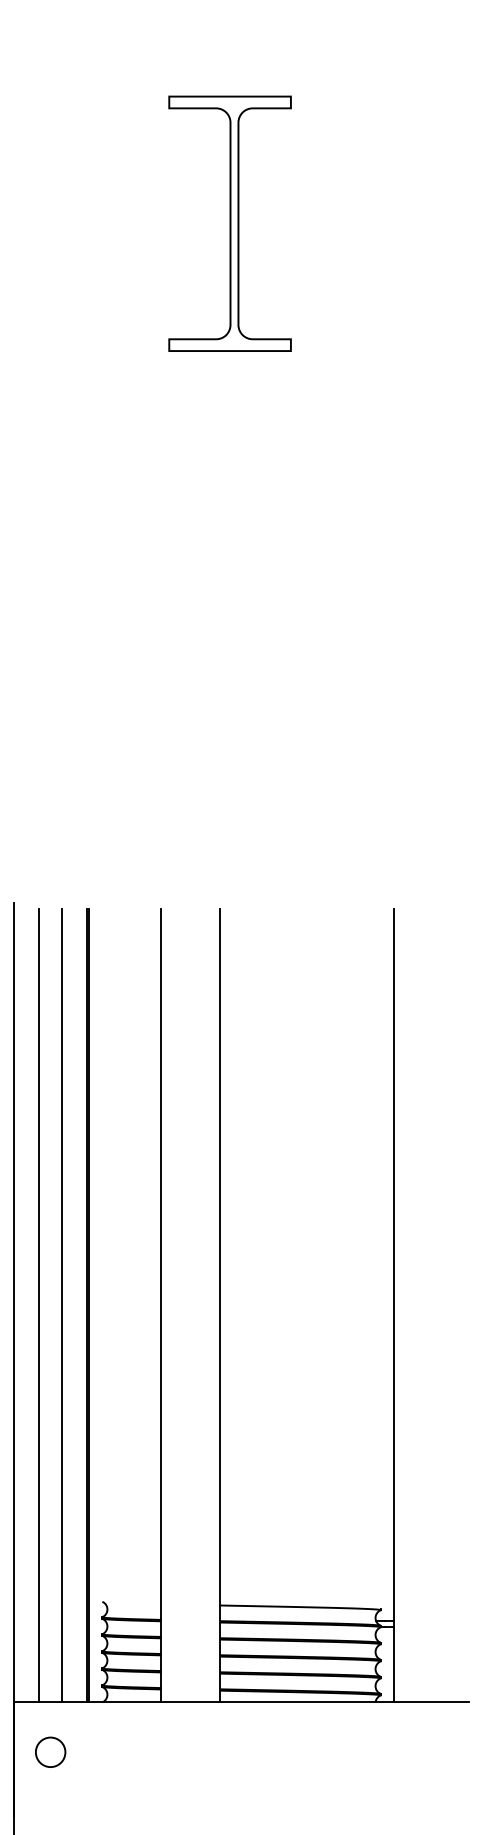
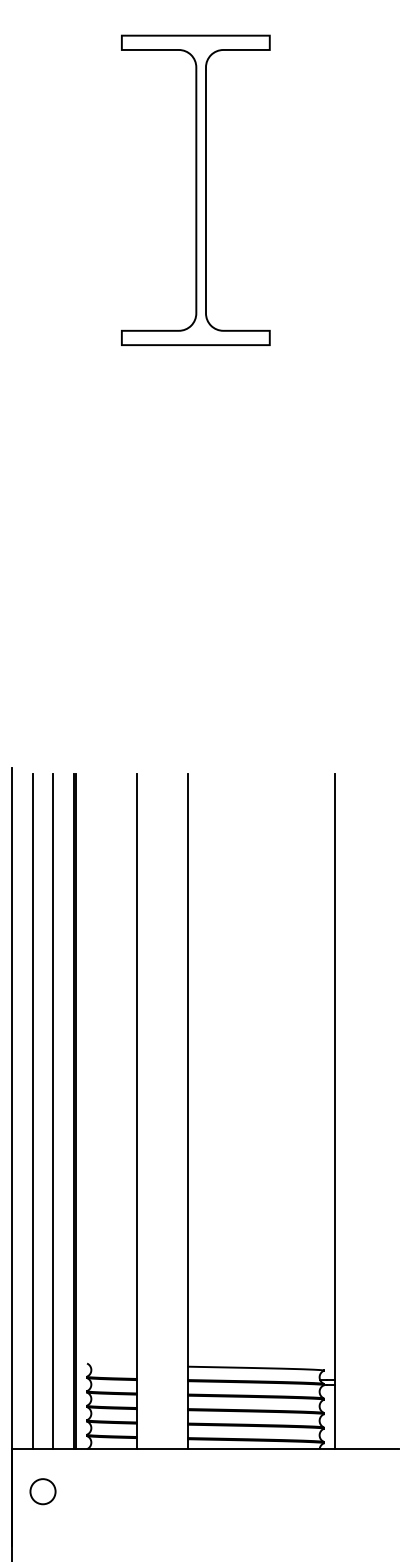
part: (229, 223) -> (195, 190), size x1.43

